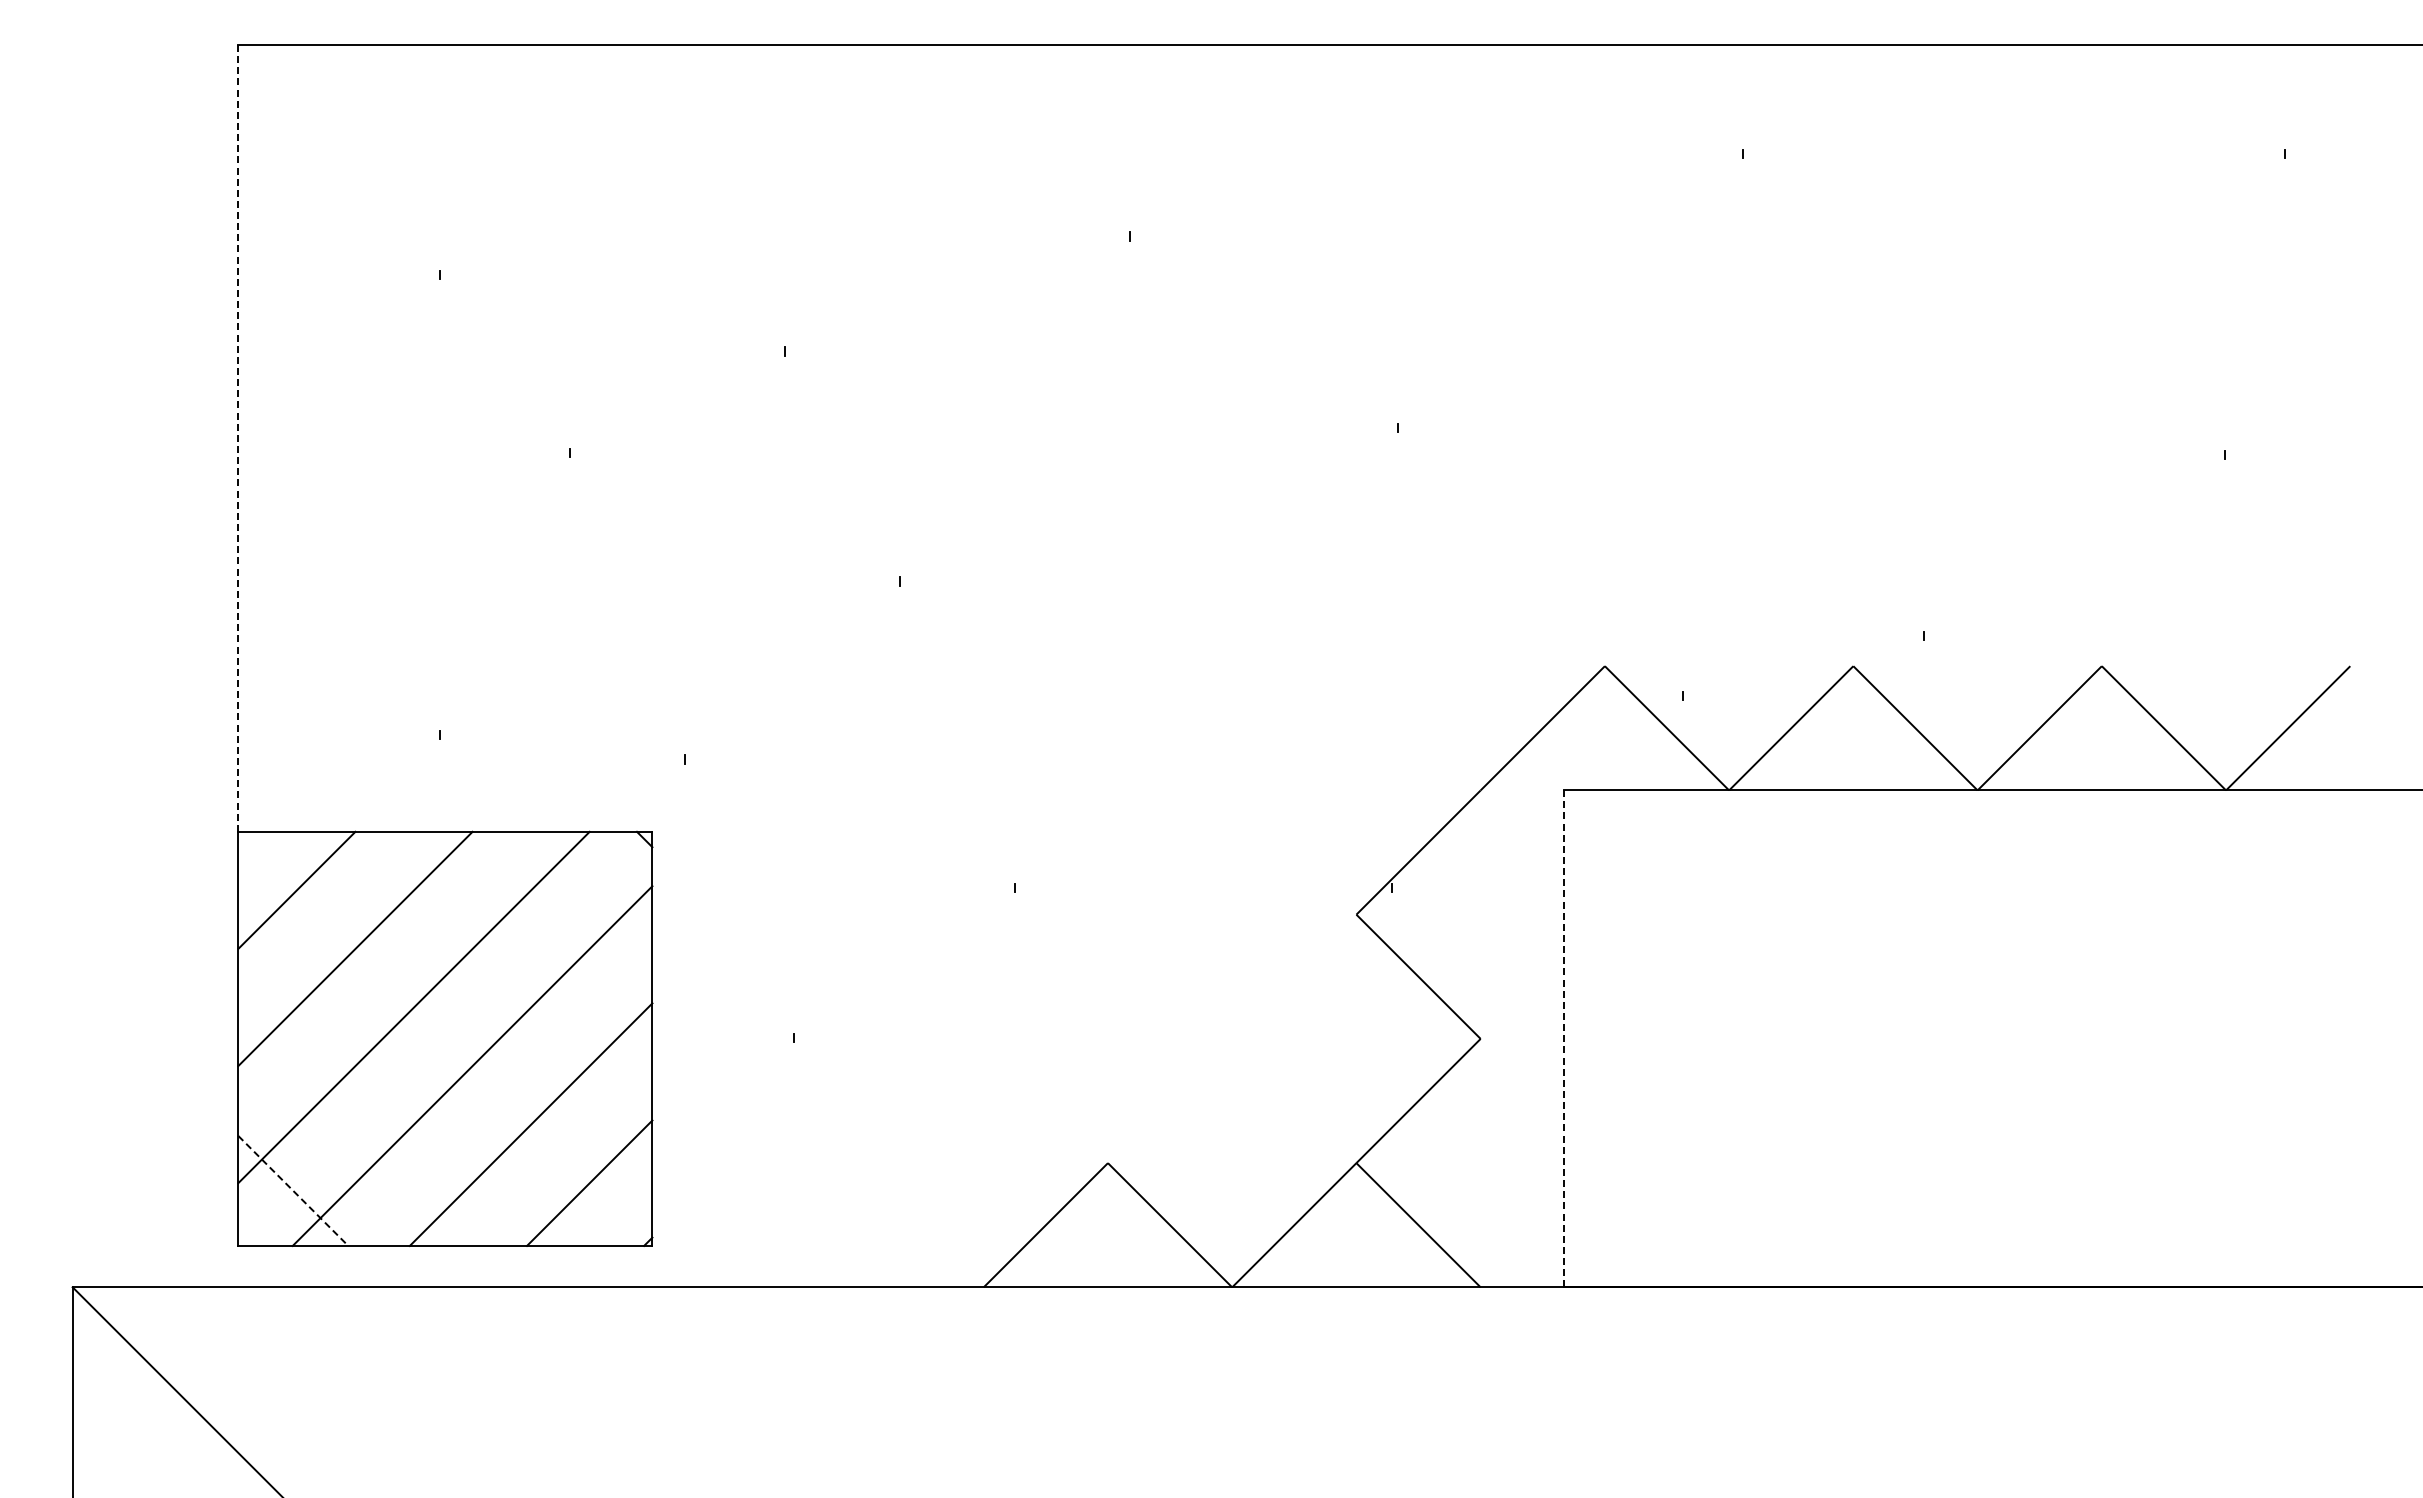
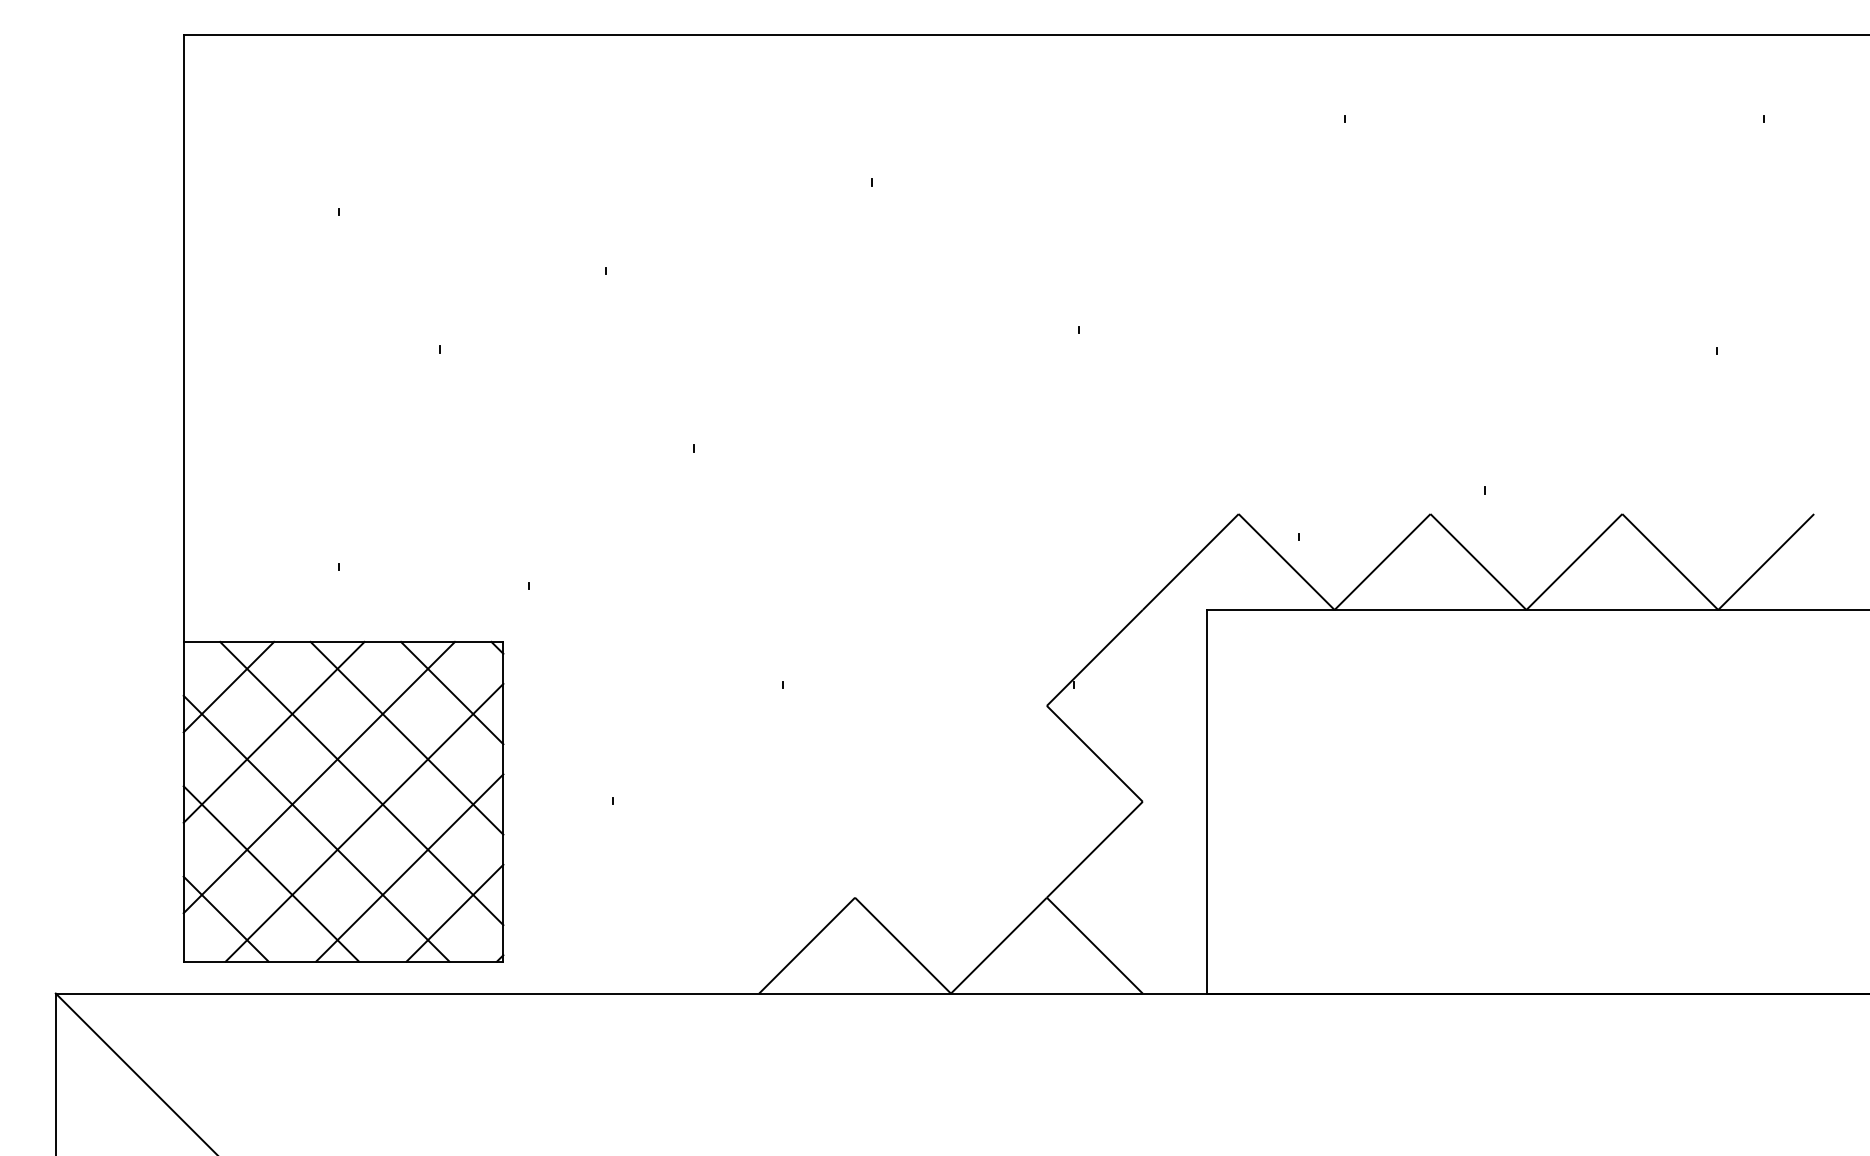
line: (238, 437) -> (183, 337), dashed -> solid
line: (585, 897) -> (451, 692), added
line: (527, 956) -> (406, 738), added
line: (468, 1014) -> (361, 782), added
line: (1563, 1038) -> (1206, 801), dashed -> solid
line: (410, 1073) -> (316, 828), added
line: (351, 1131) -> (271, 873), added
line: (293, 1190) -> (226, 918), dashed -> solid

